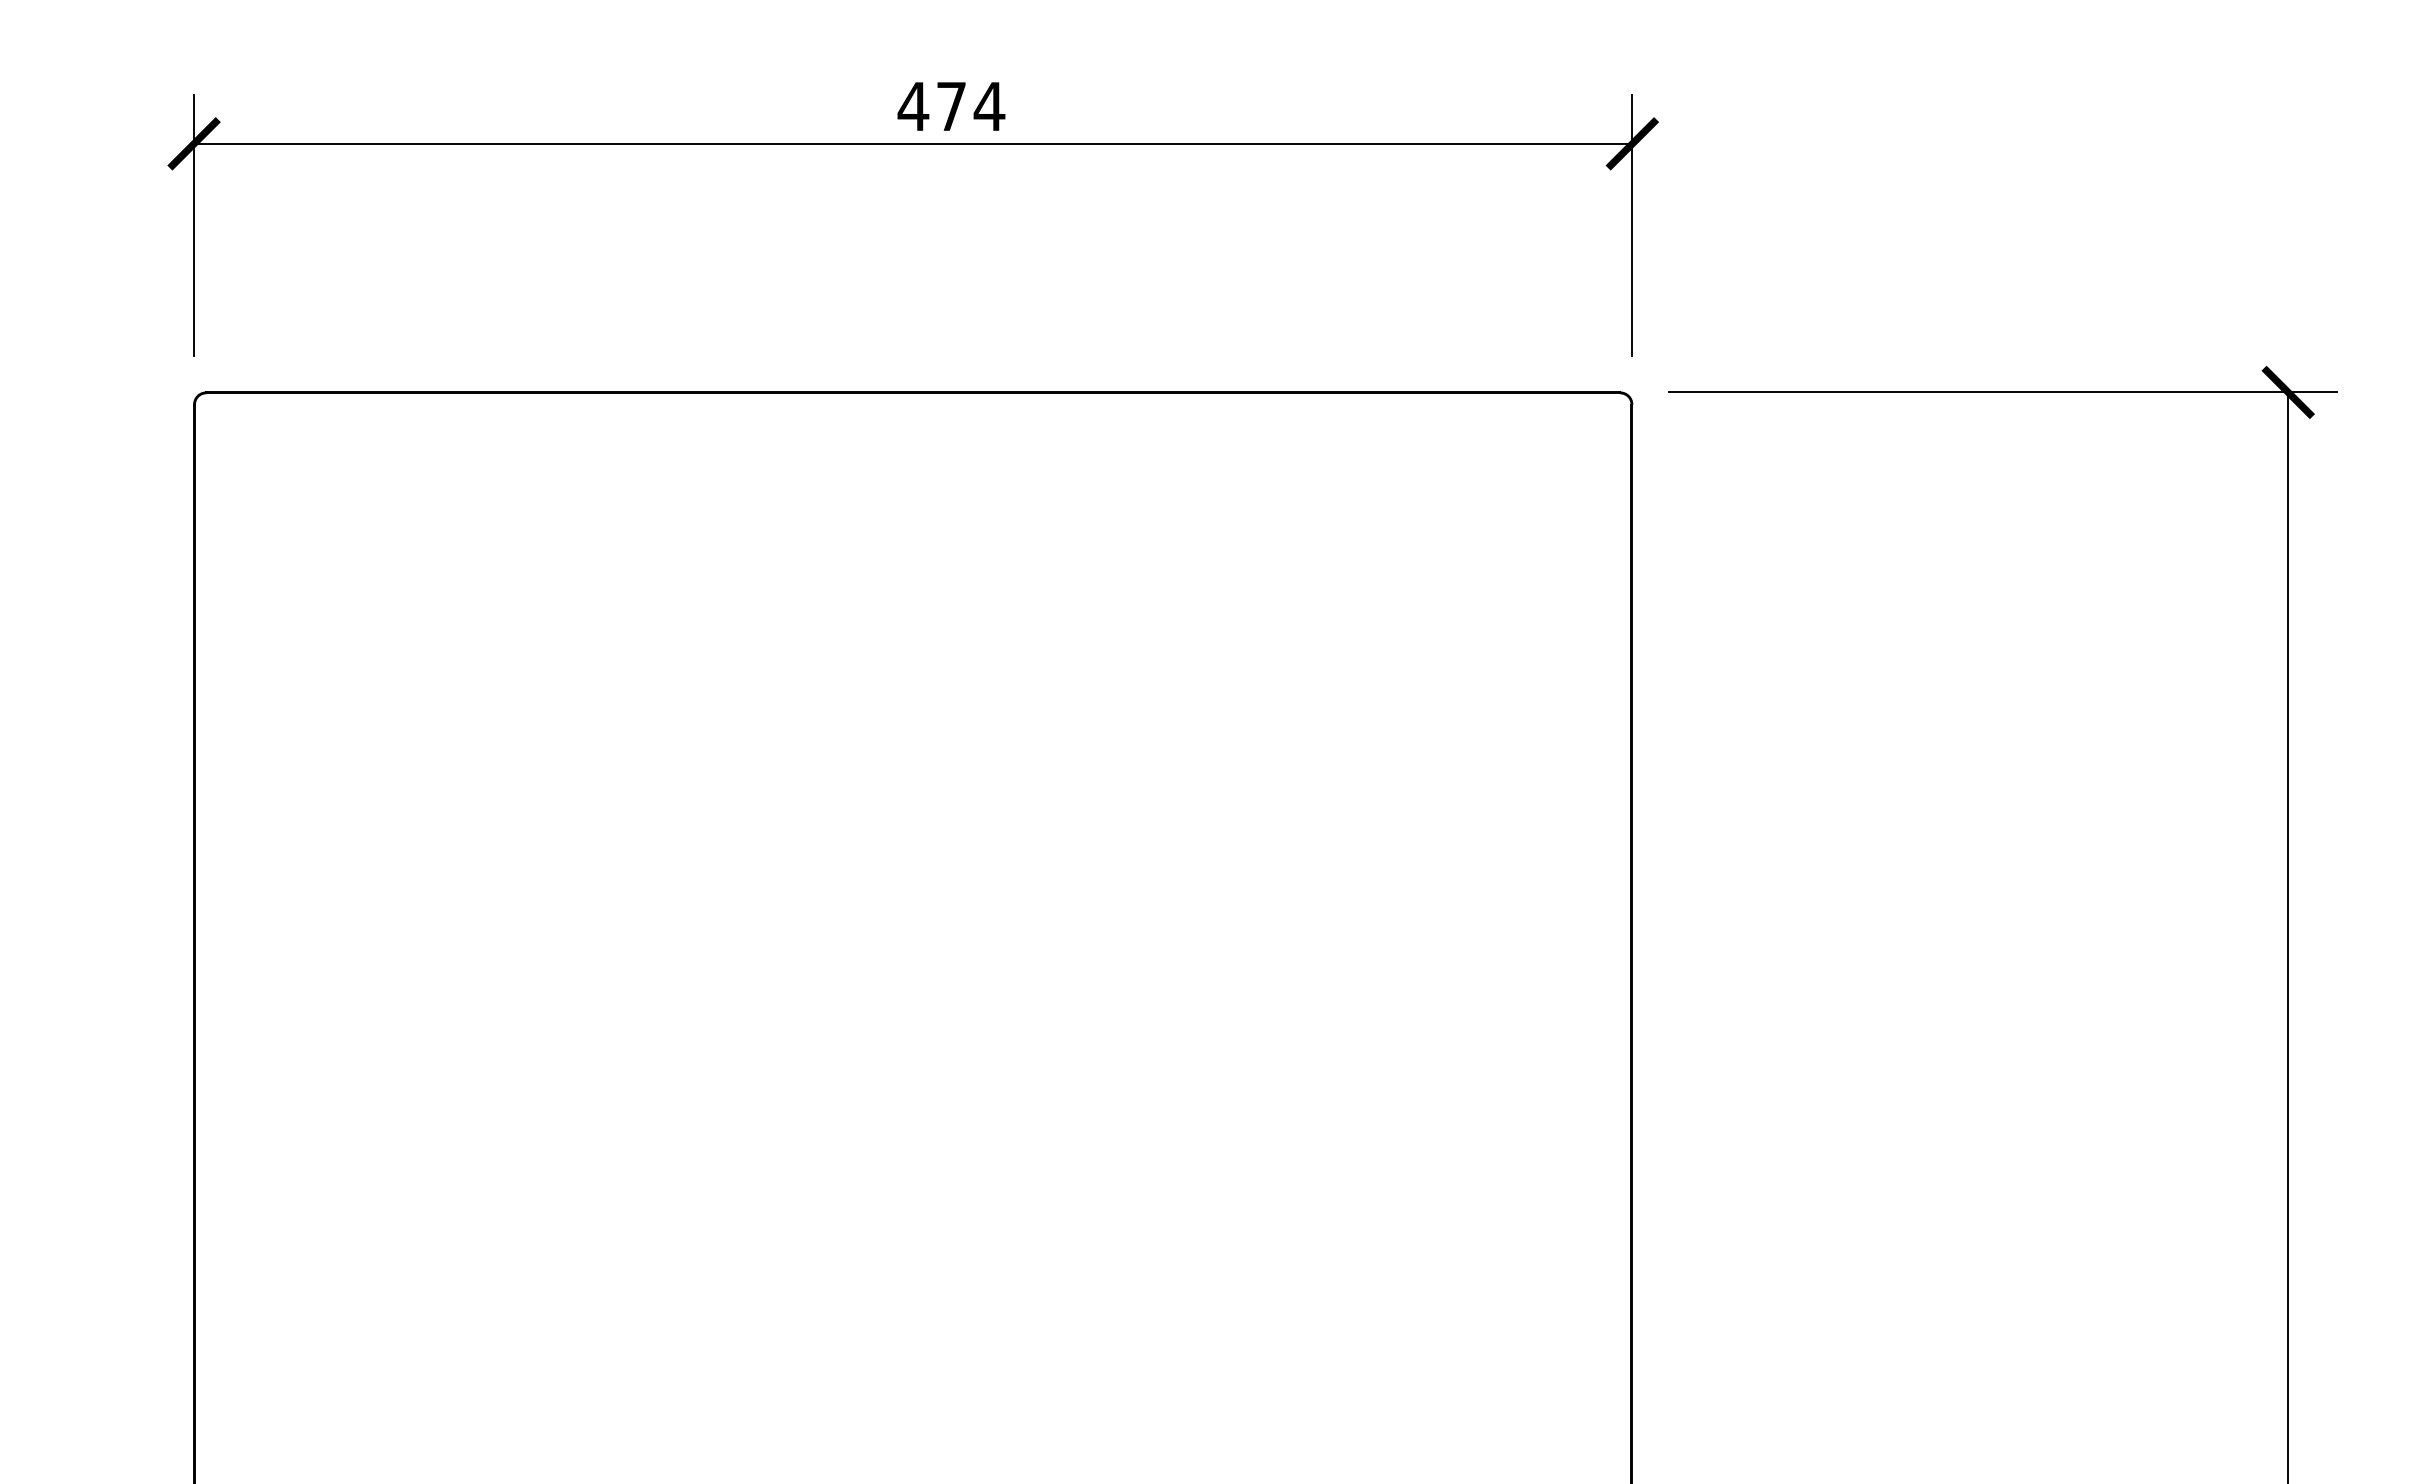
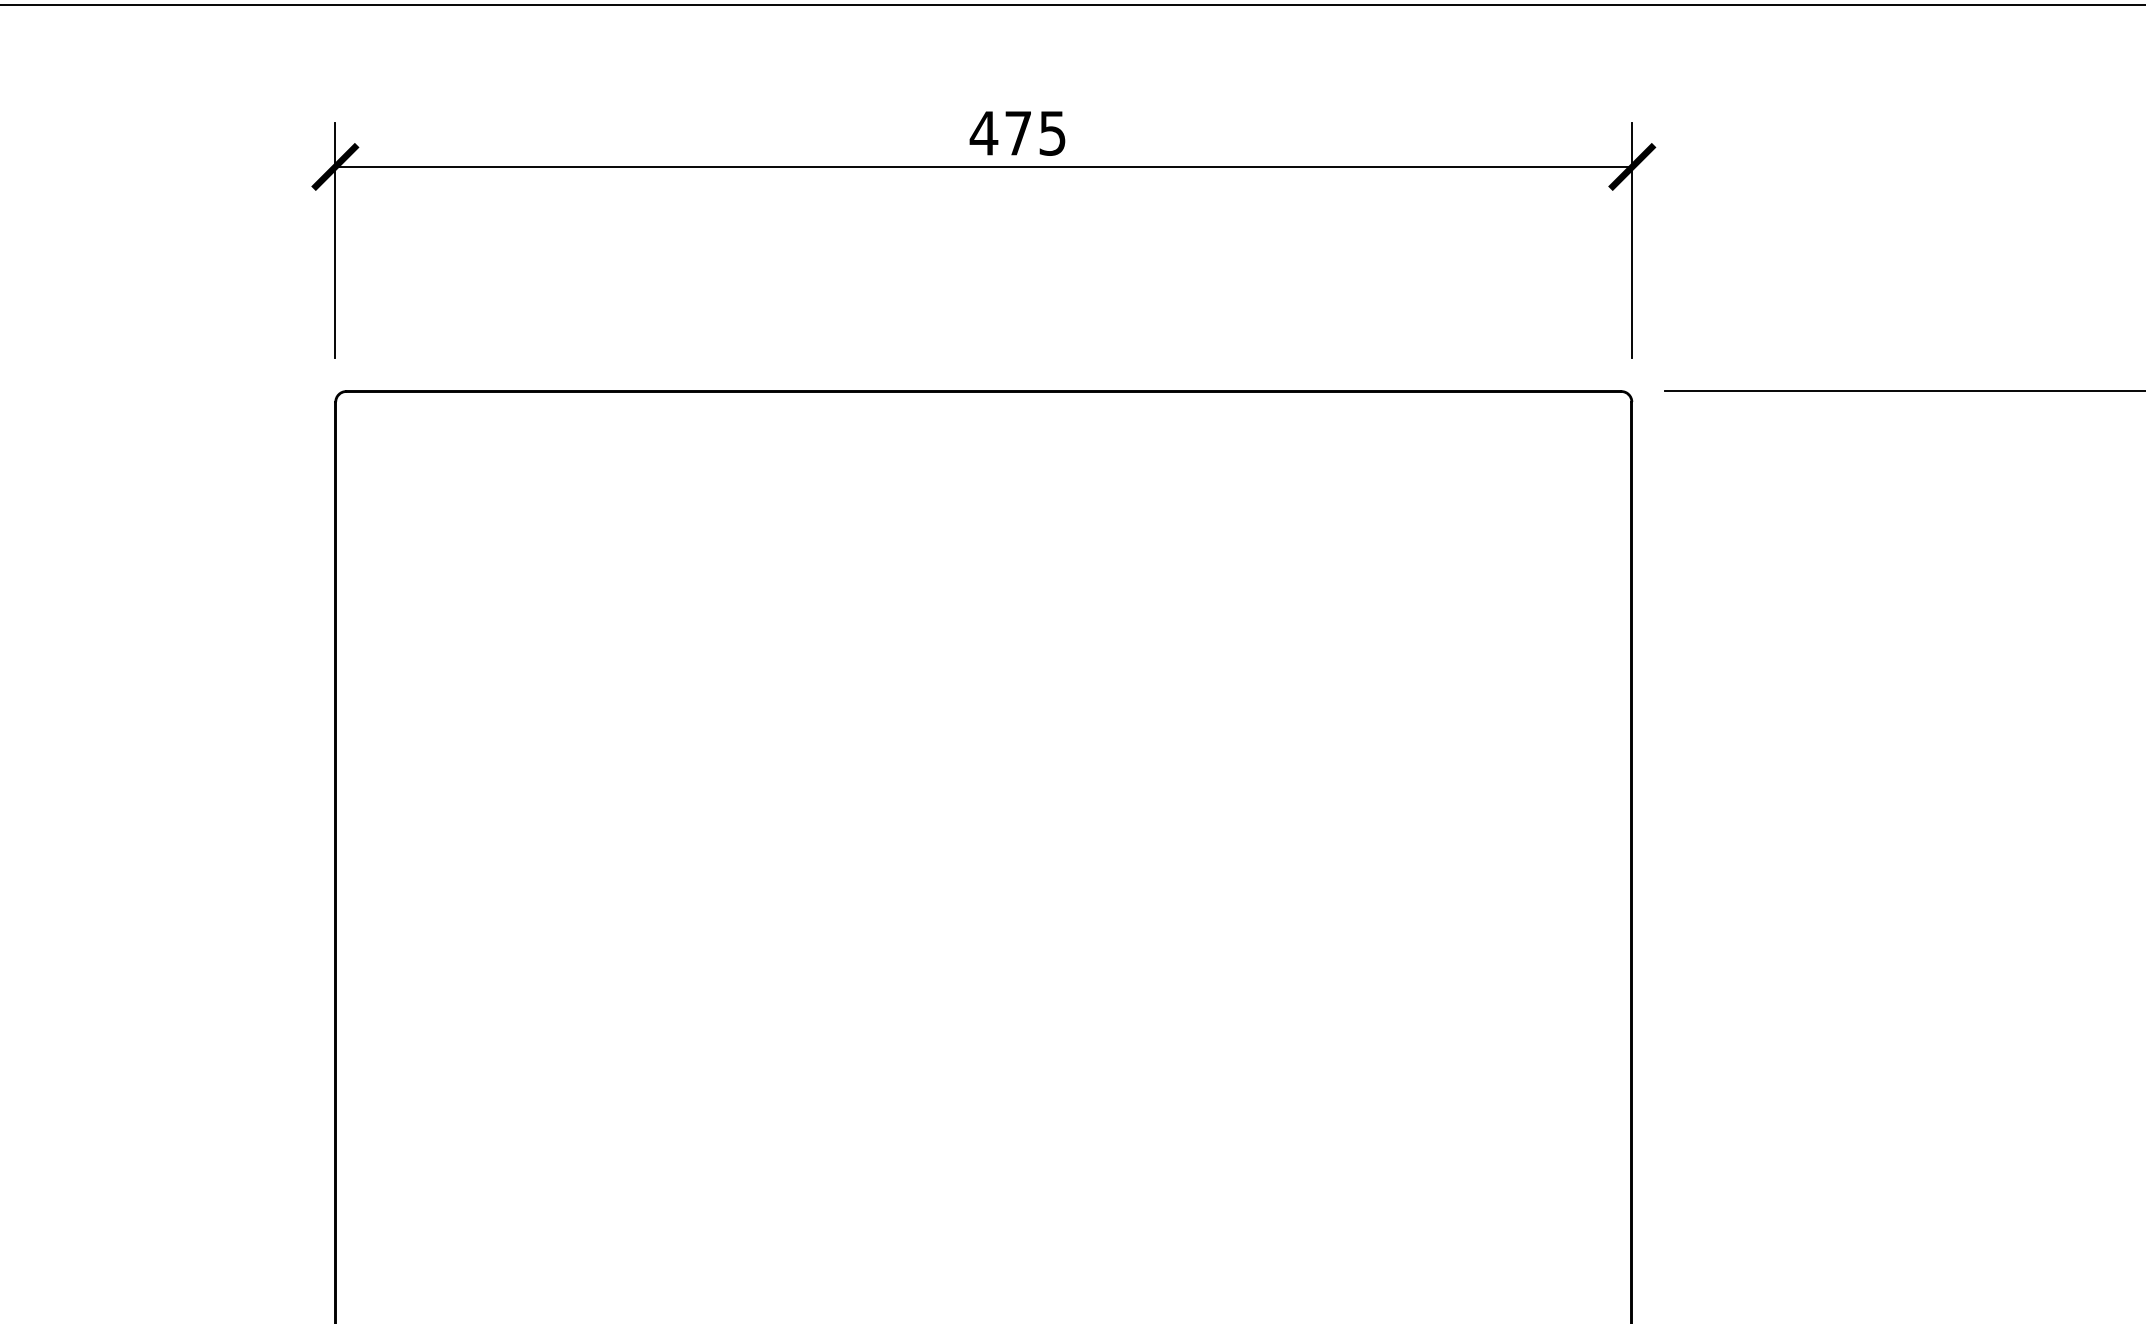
text: (989, 106) -> (1052, 133), 474 -> 475

